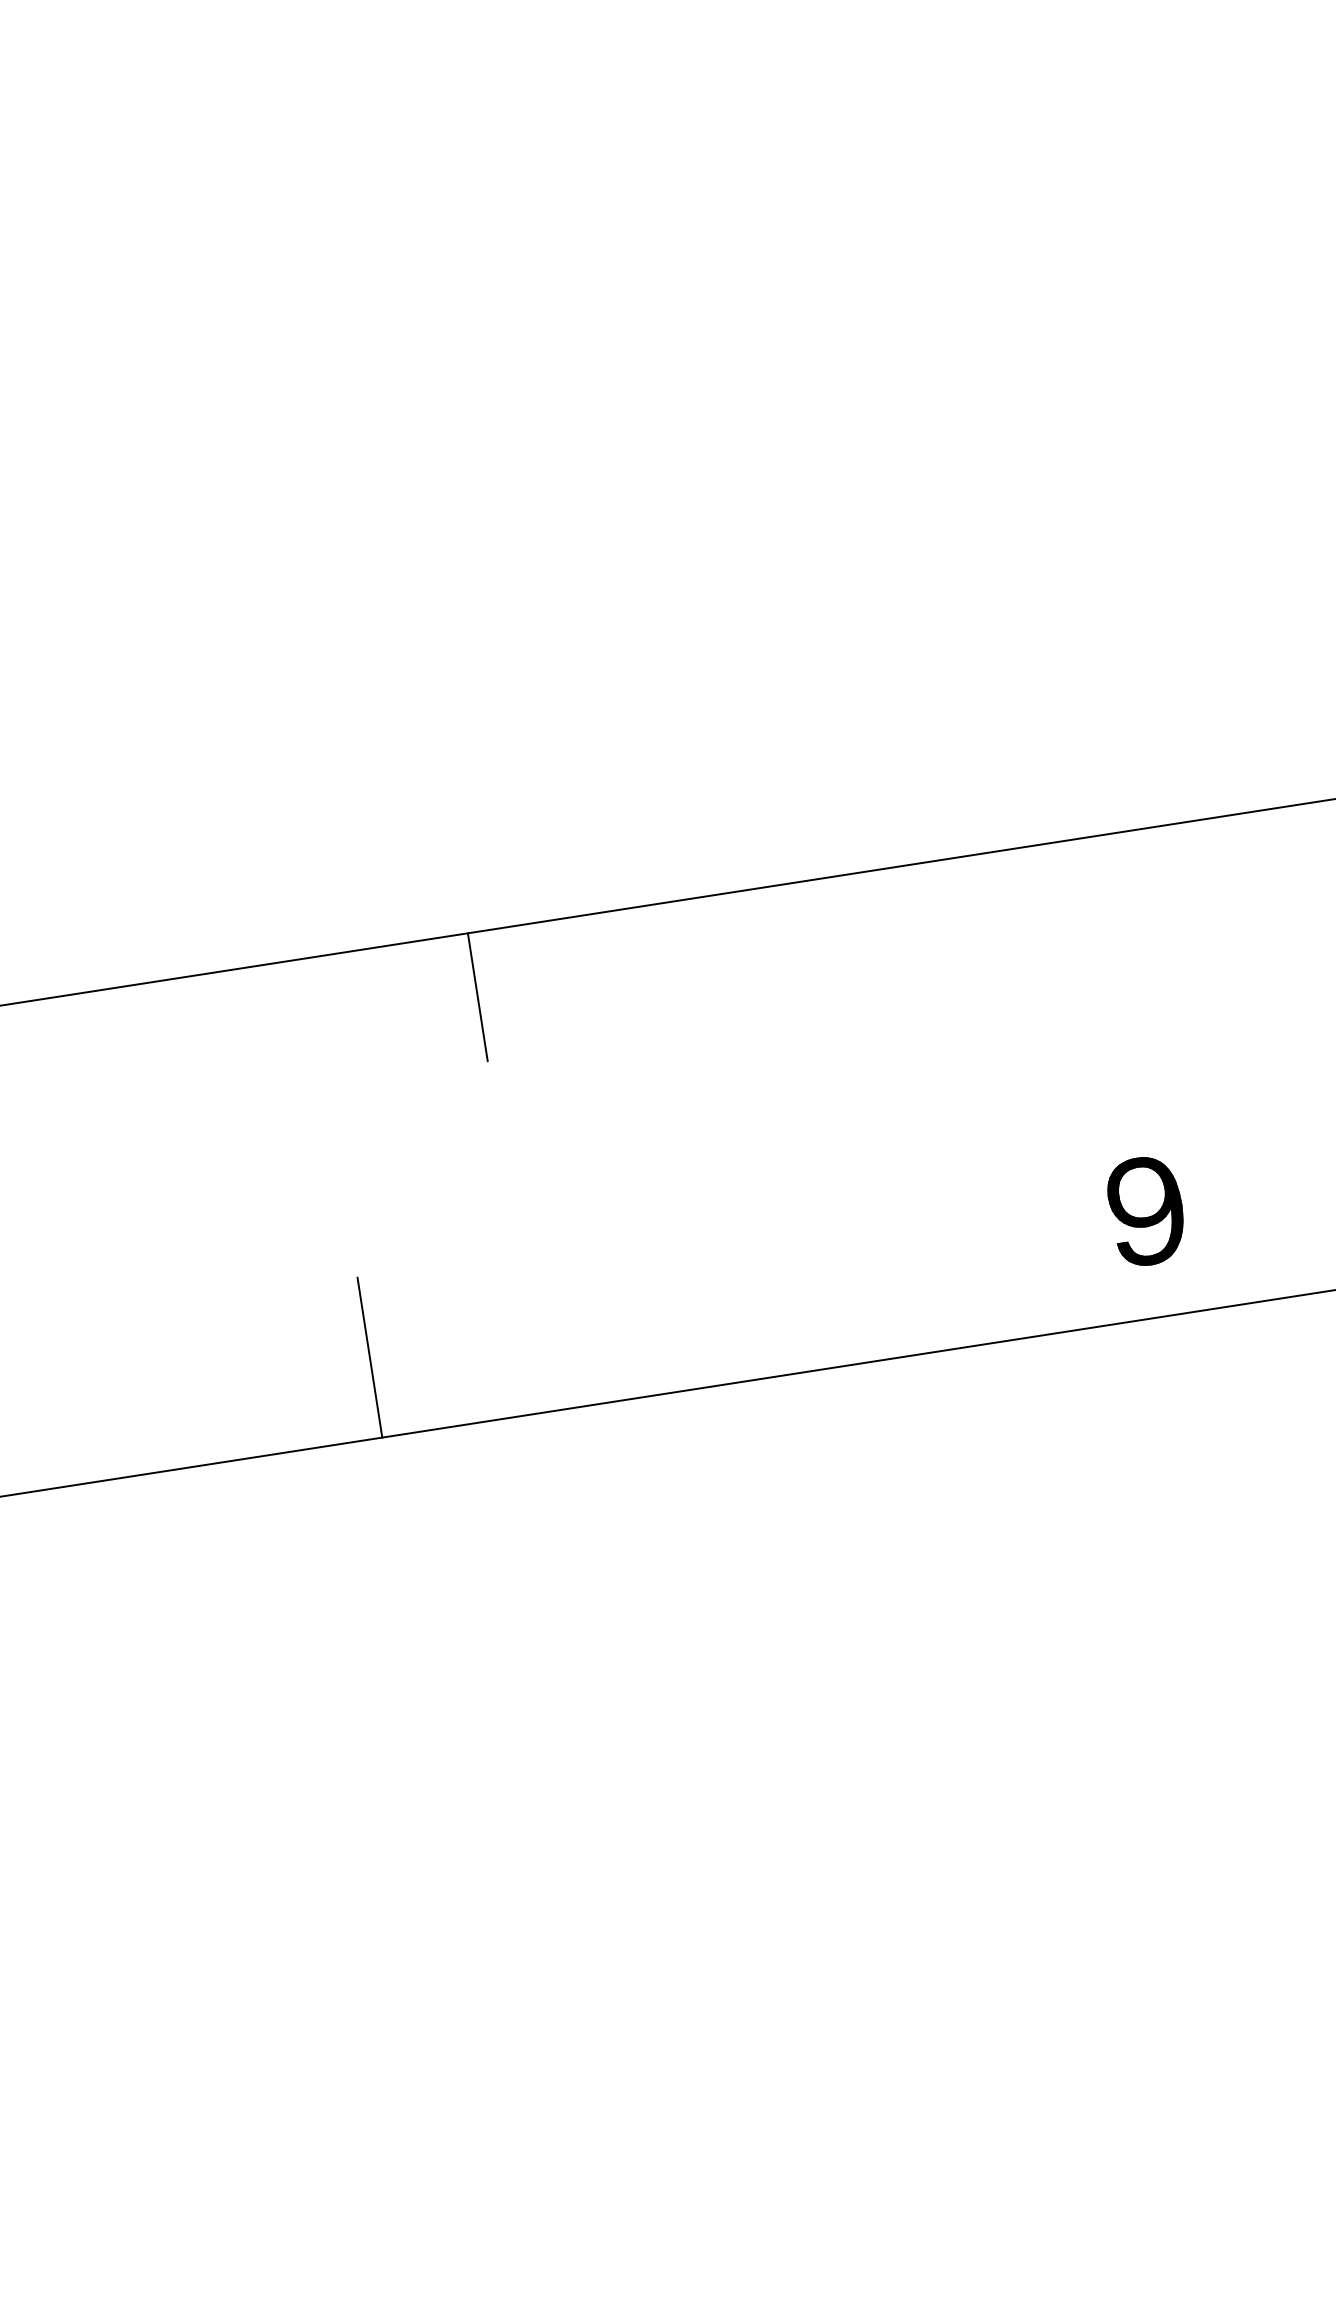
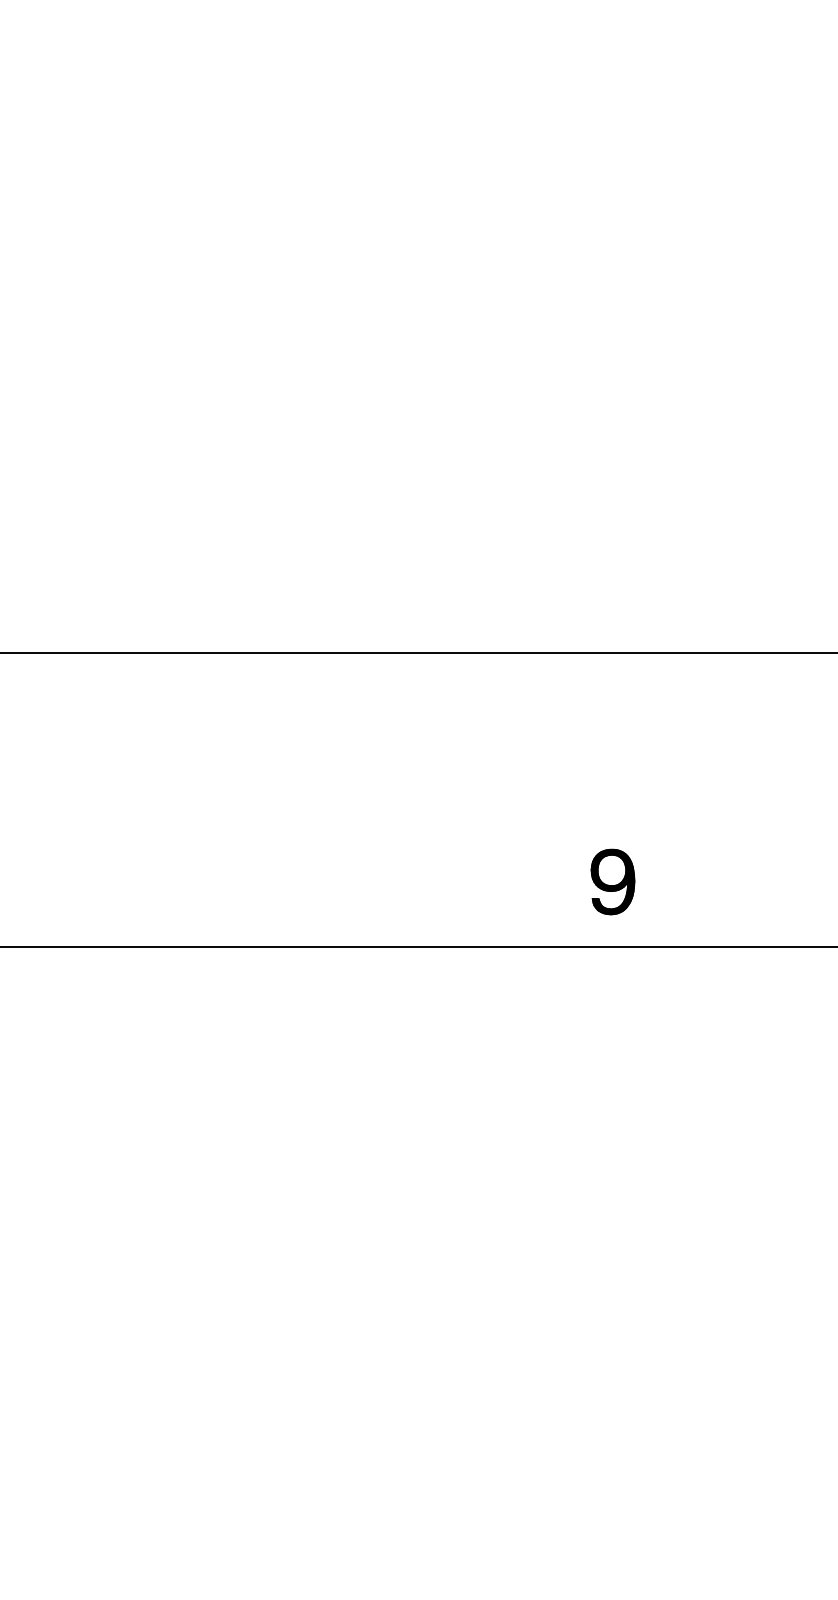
line: (477, 997) -> (330, 692), removed
part: (1145, 1210) -> (612, 881), moved
line: (369, 1357) -> (232, 897), removed

